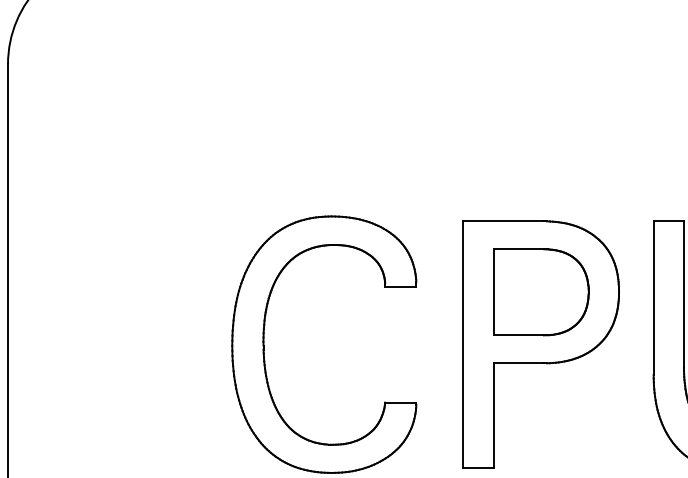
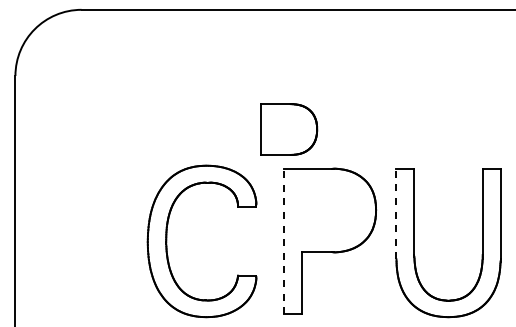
part: (541, 292) -> (289, 129), moved
line: (653, 297) -> (396, 213), solid -> dashed
line: (463, 344) -> (284, 241), solid -> dashed

